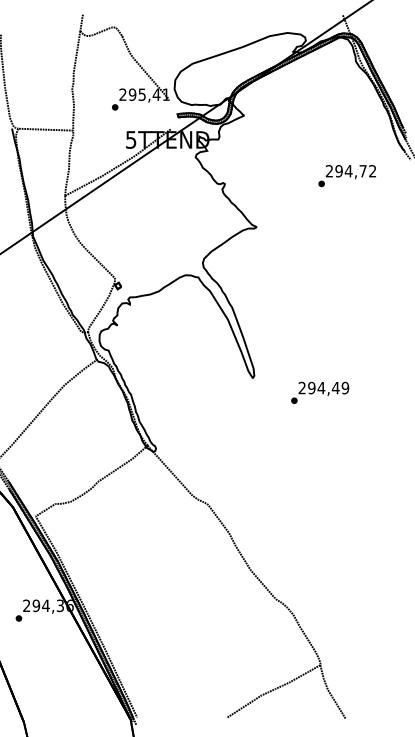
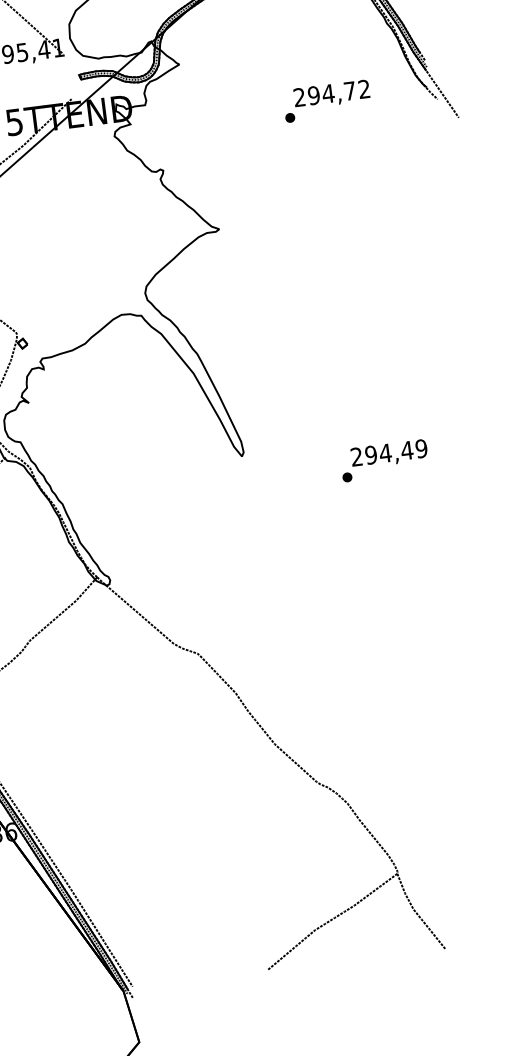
text: (346, 176) -> (326, 102), moved
text: (320, 392) -> (385, 460), moved

